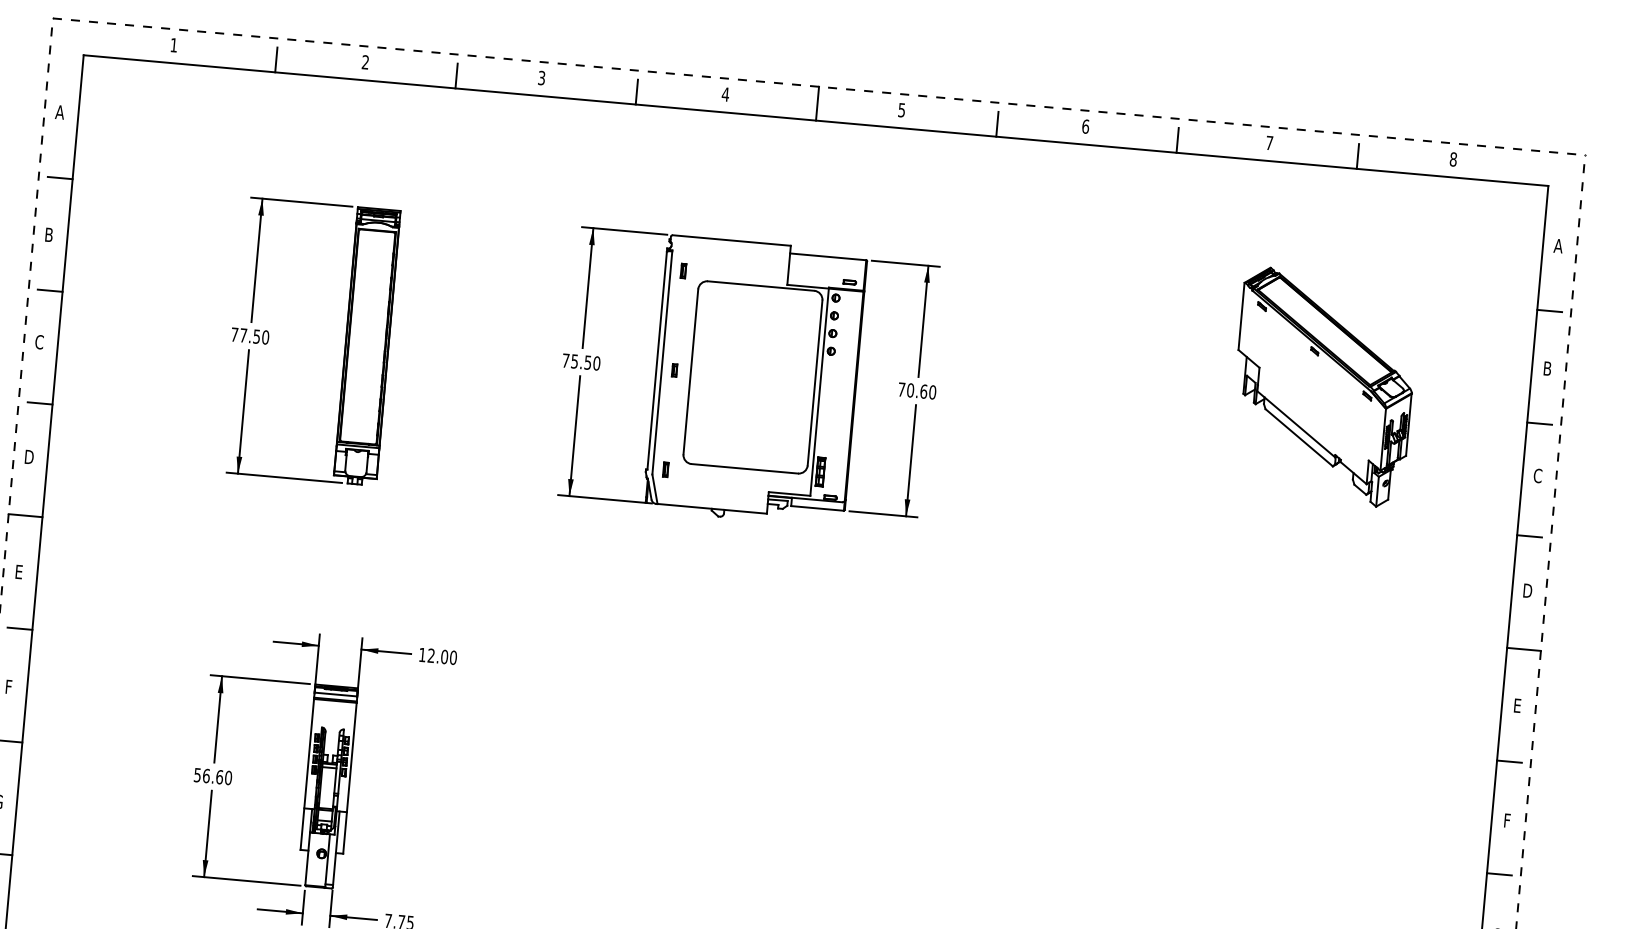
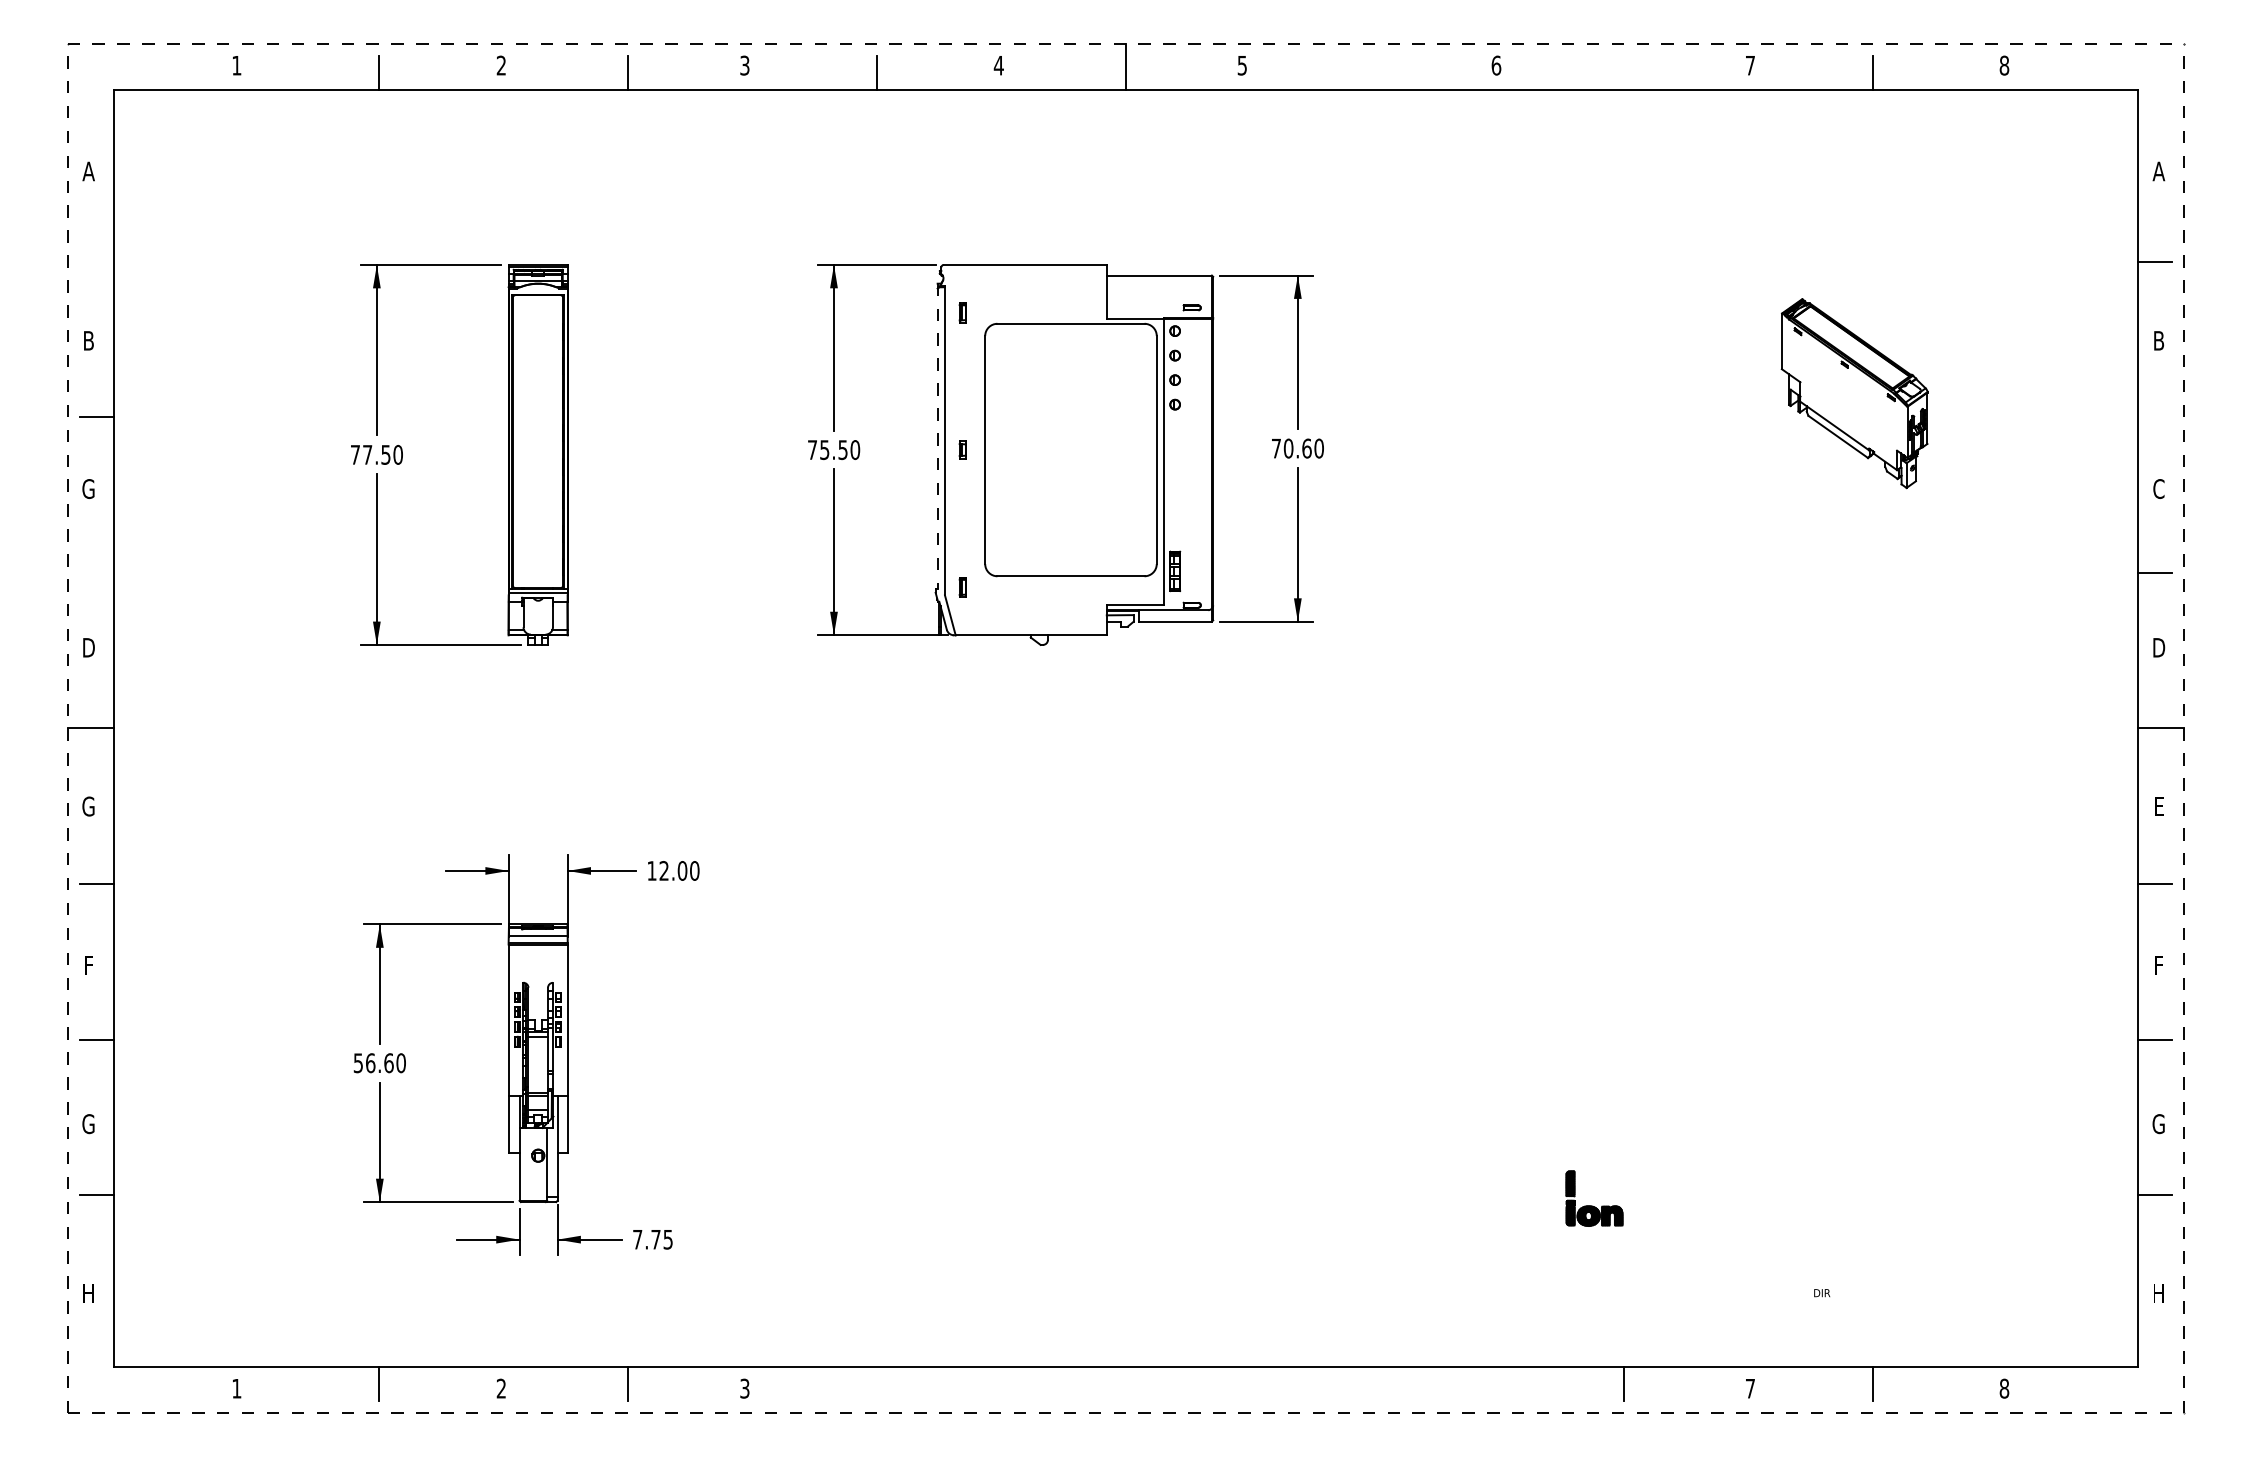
line: (997, 124) -> (1375, 73), removed
line: (1177, 140) -> (1624, 73), removed
line: (60, 178) -> (97, 261), removed
text: (39, 341) -> (88, 488), C -> G
line: (657, 359) -> (937, 436), solid -> dashed
part: (1323, 387) -> (1854, 393), size x0.6
line: (40, 403) -> (97, 572), removed
line: (1539, 423) -> (2154, 417), removed
text: (18, 571) -> (88, 806), E -> G

